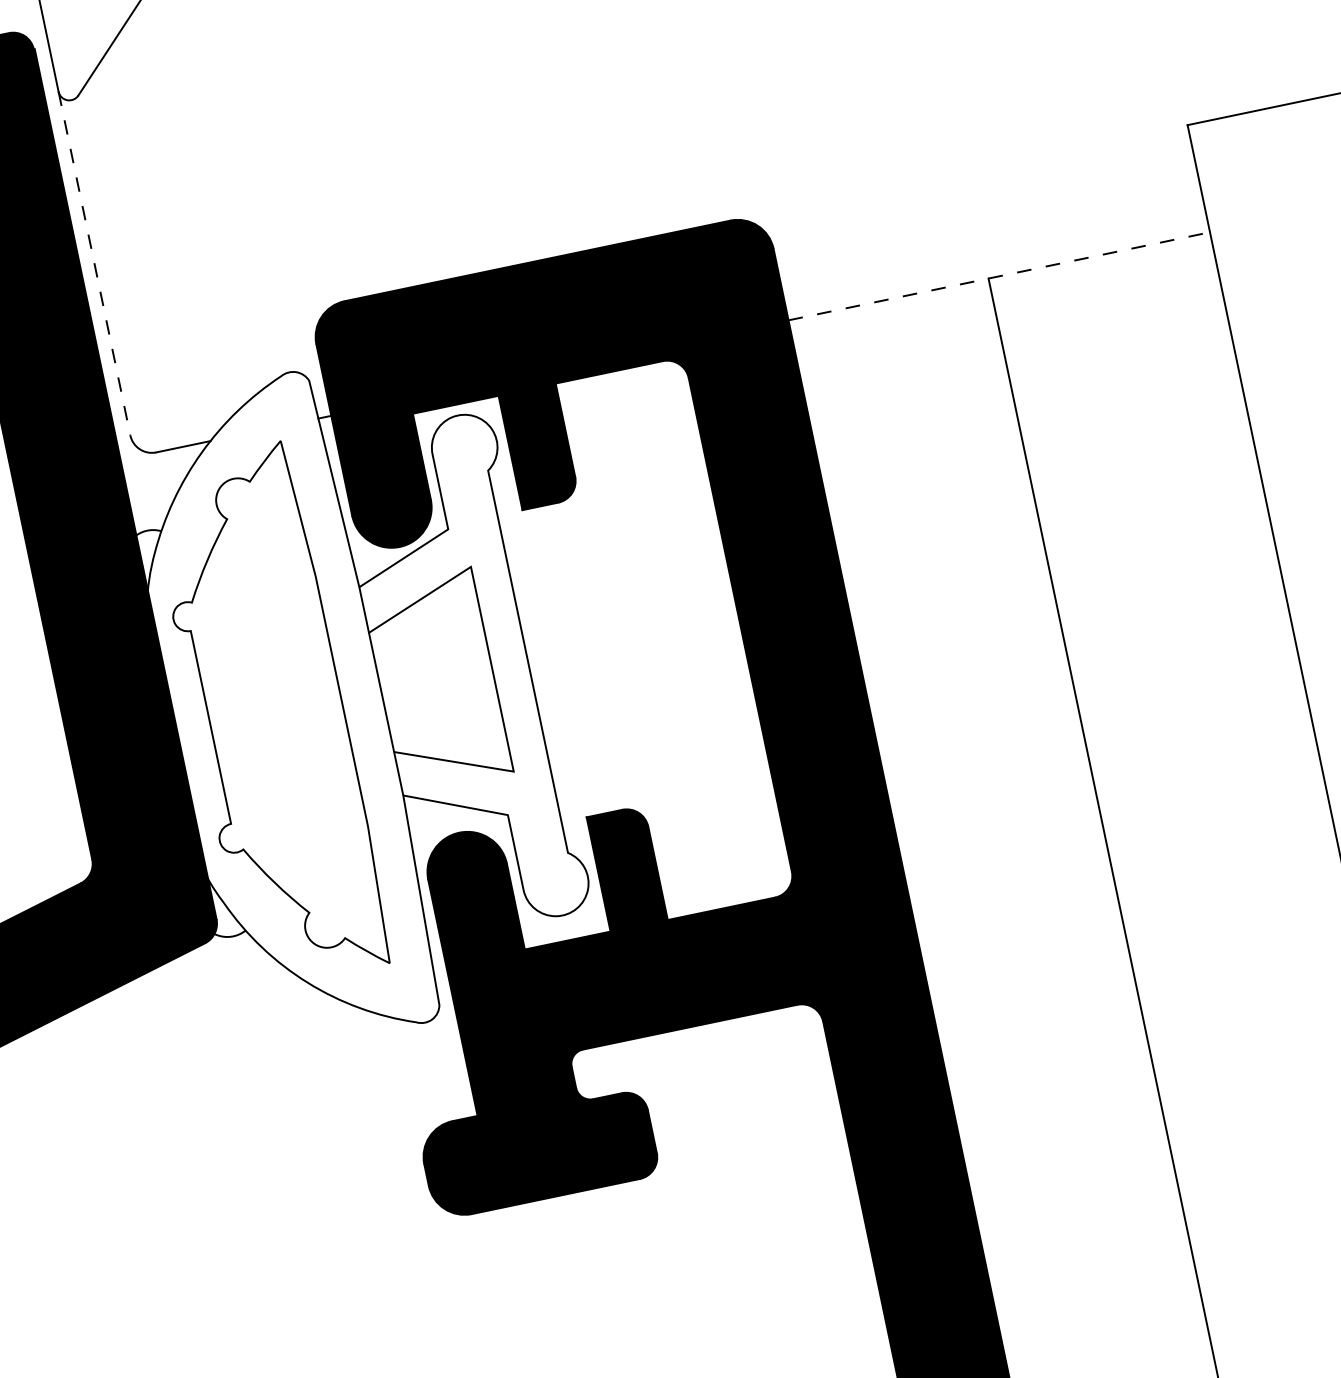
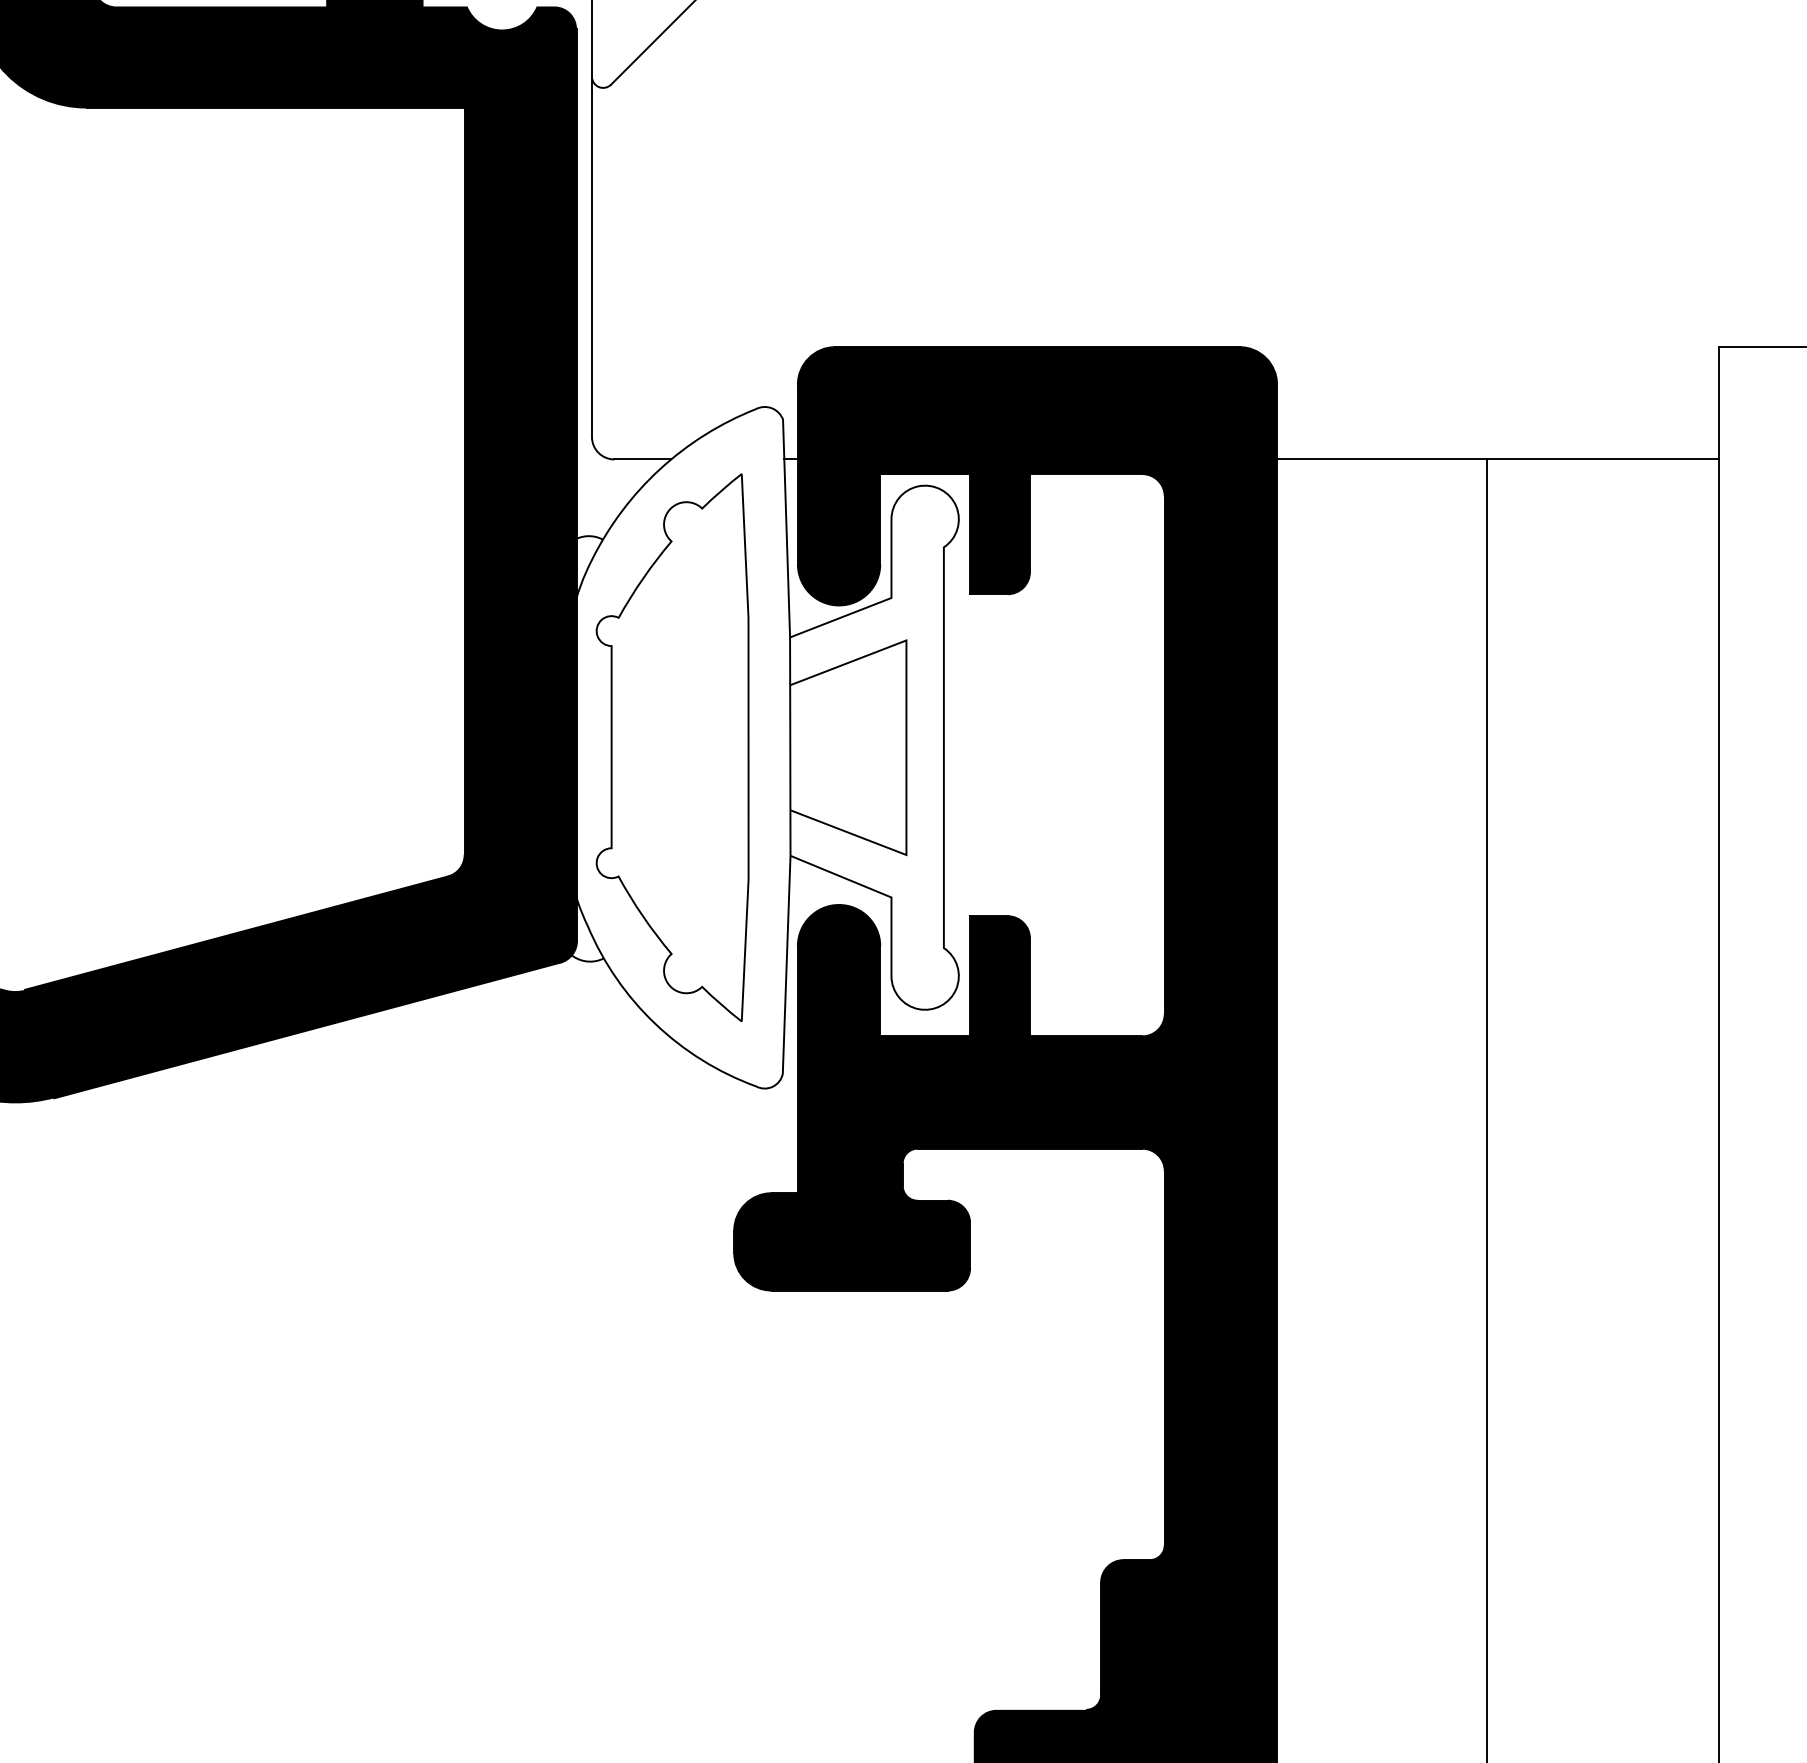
line: (94, 264) -> (591, 257), dashed -> solid
line: (998, 276) -> (1497, 459), dashed -> solid

